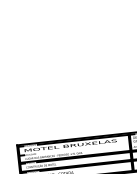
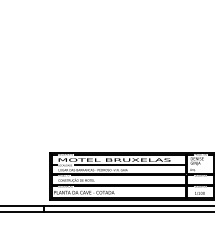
line: (84, 148) -> (130, 165), added

